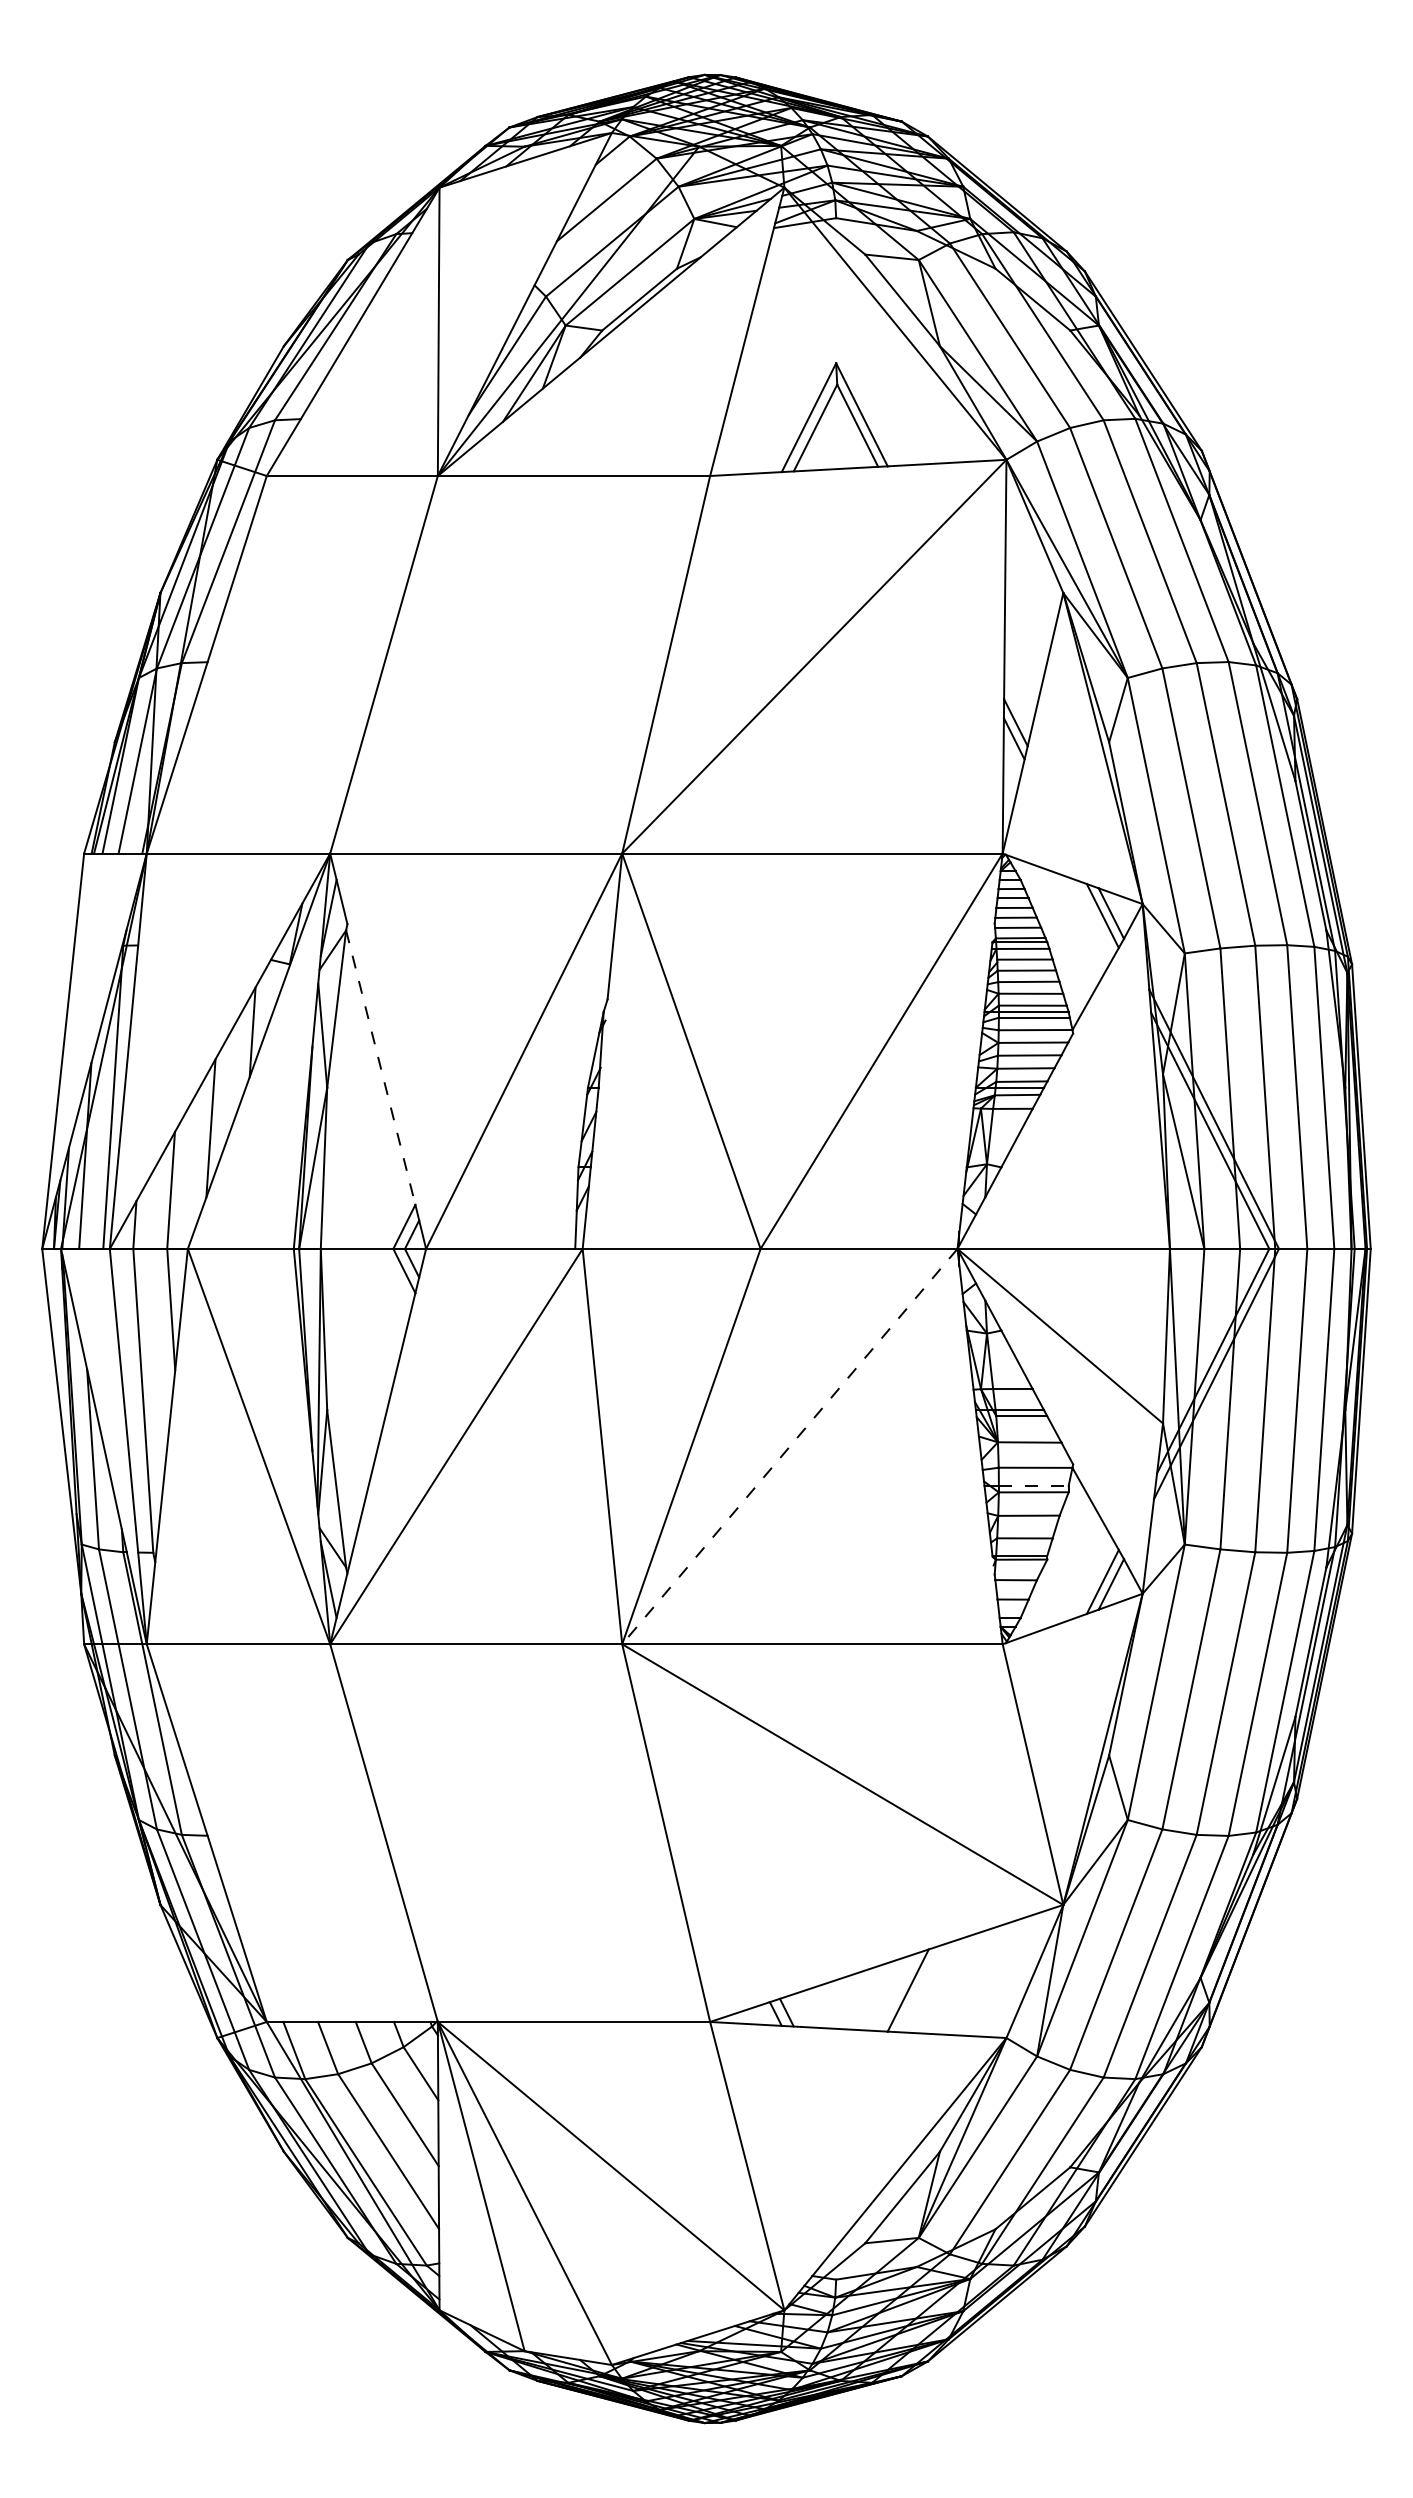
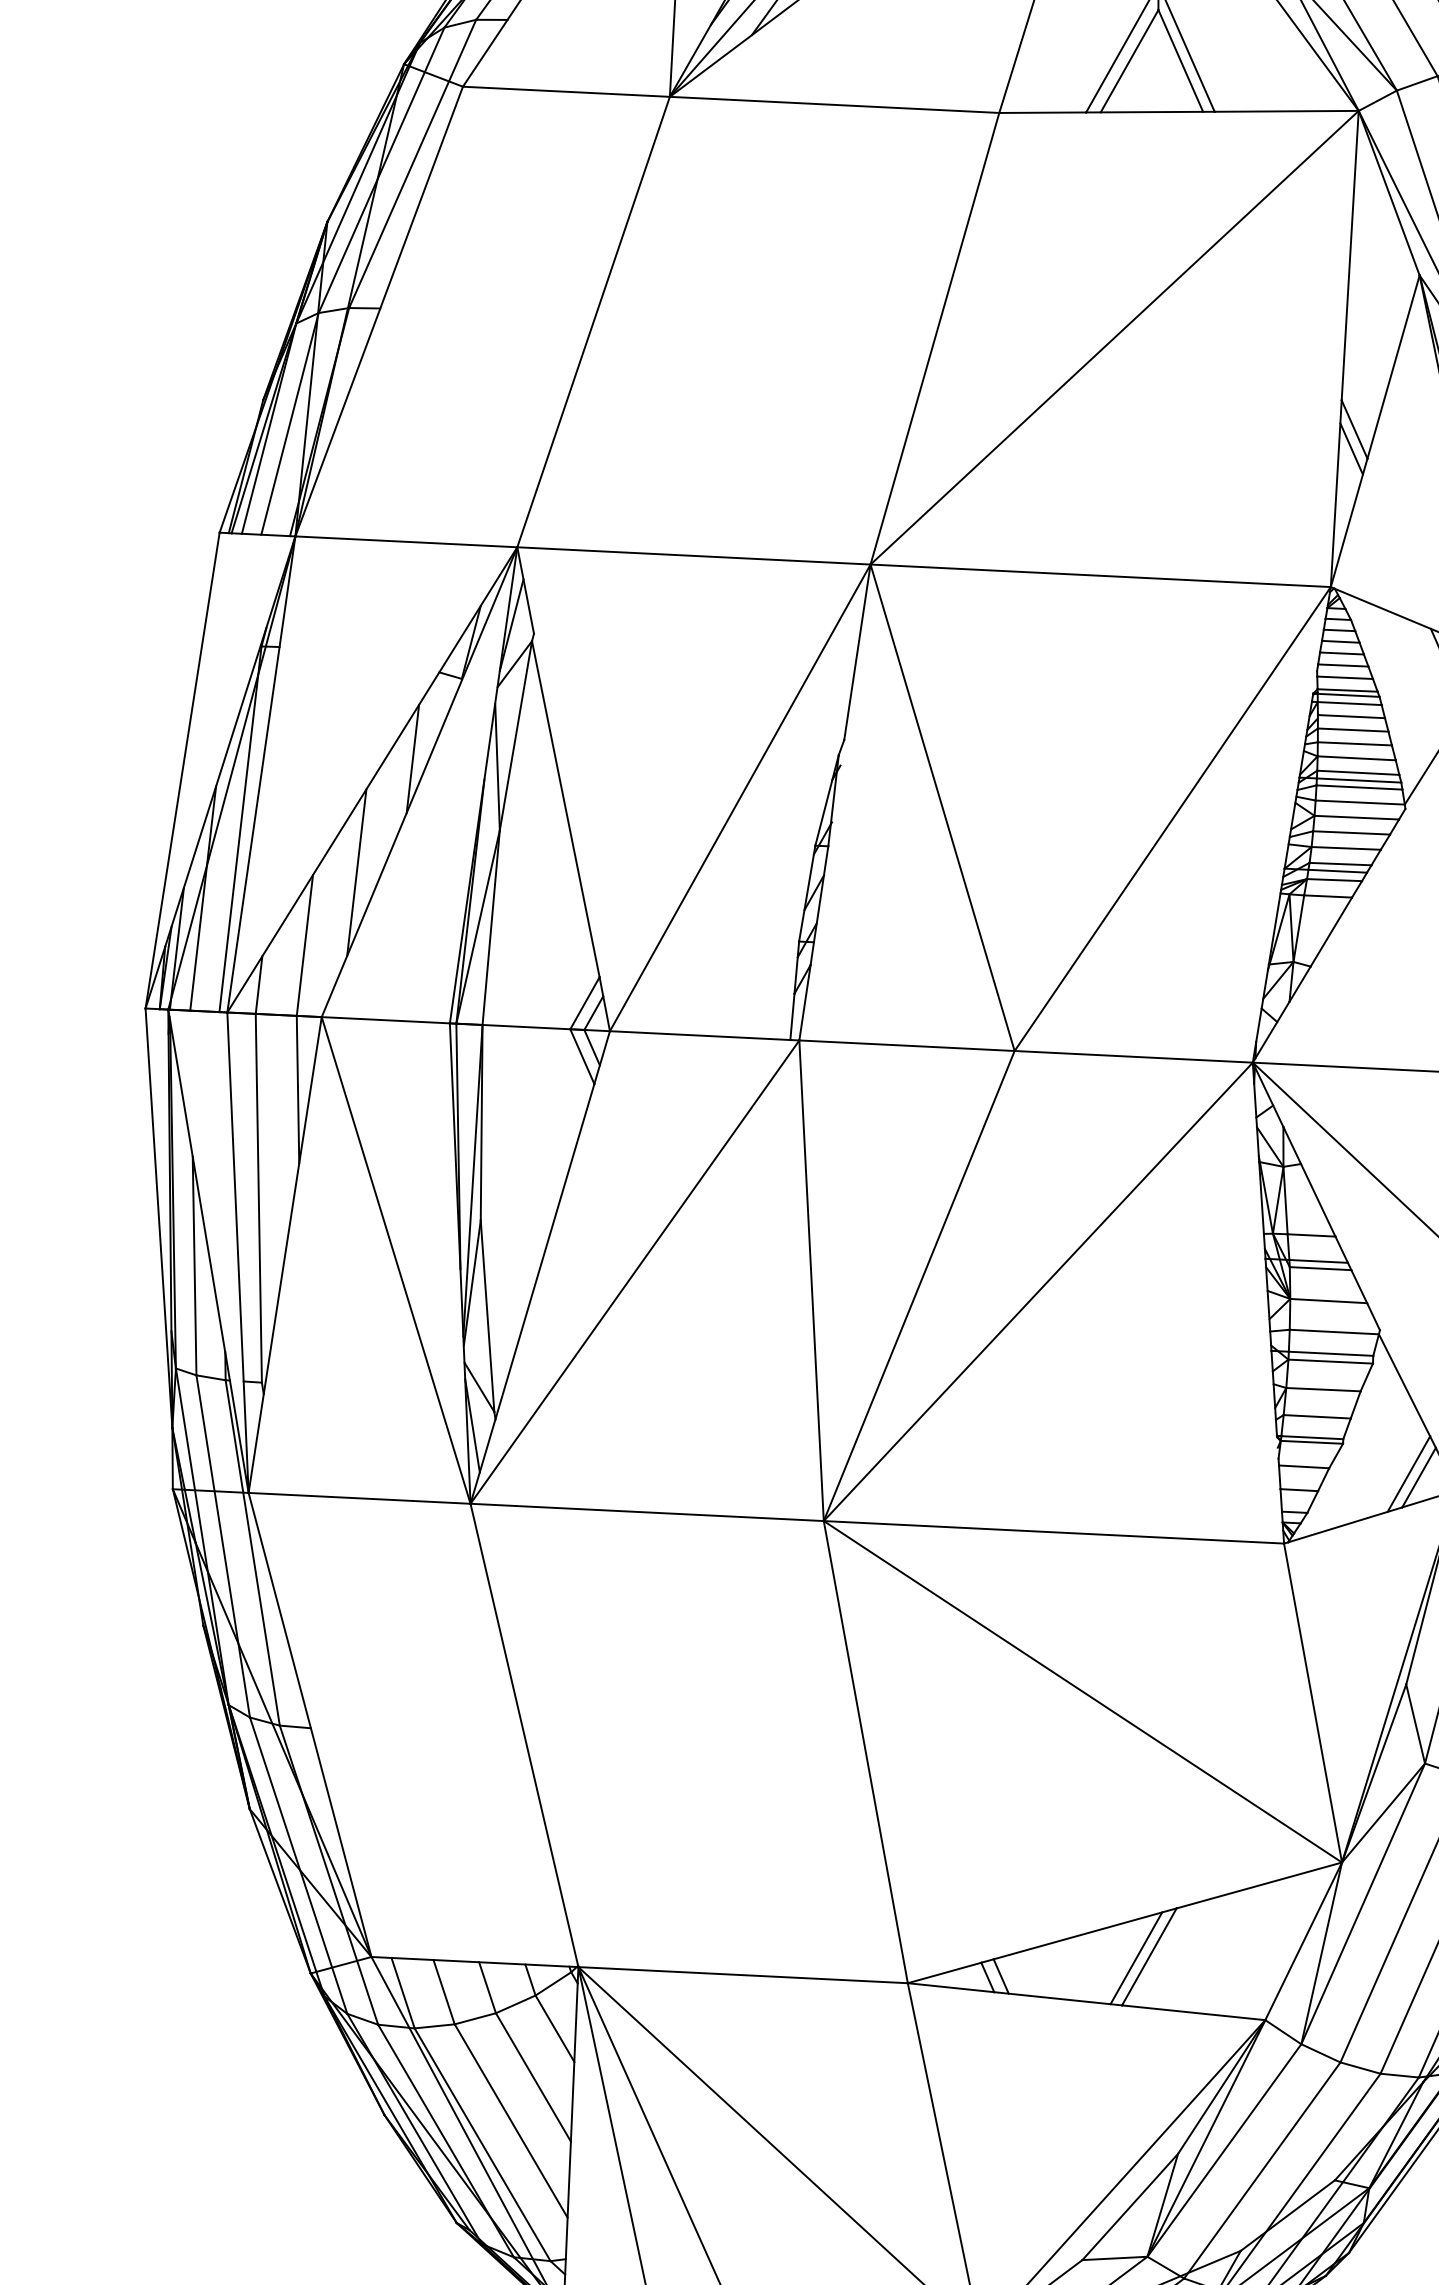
line: (380, 1068) -> (565, 810), dashed -> solid
line: (789, 1446) -> (1037, 1291), dashed -> solid
line: (1033, 1485) -> (1330, 1353), dashed -> solid
line: (897, 1992) -> (1136, 1958), added

